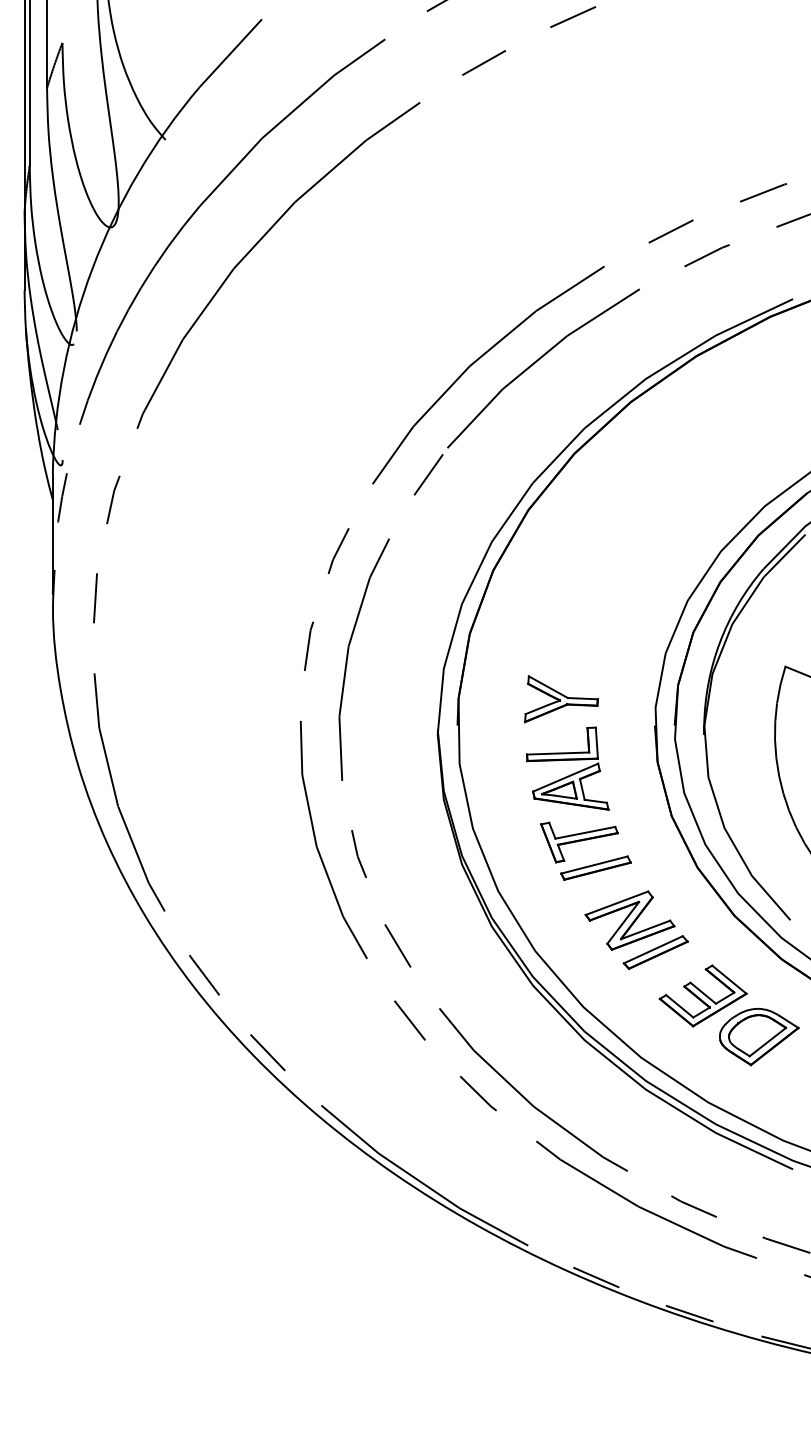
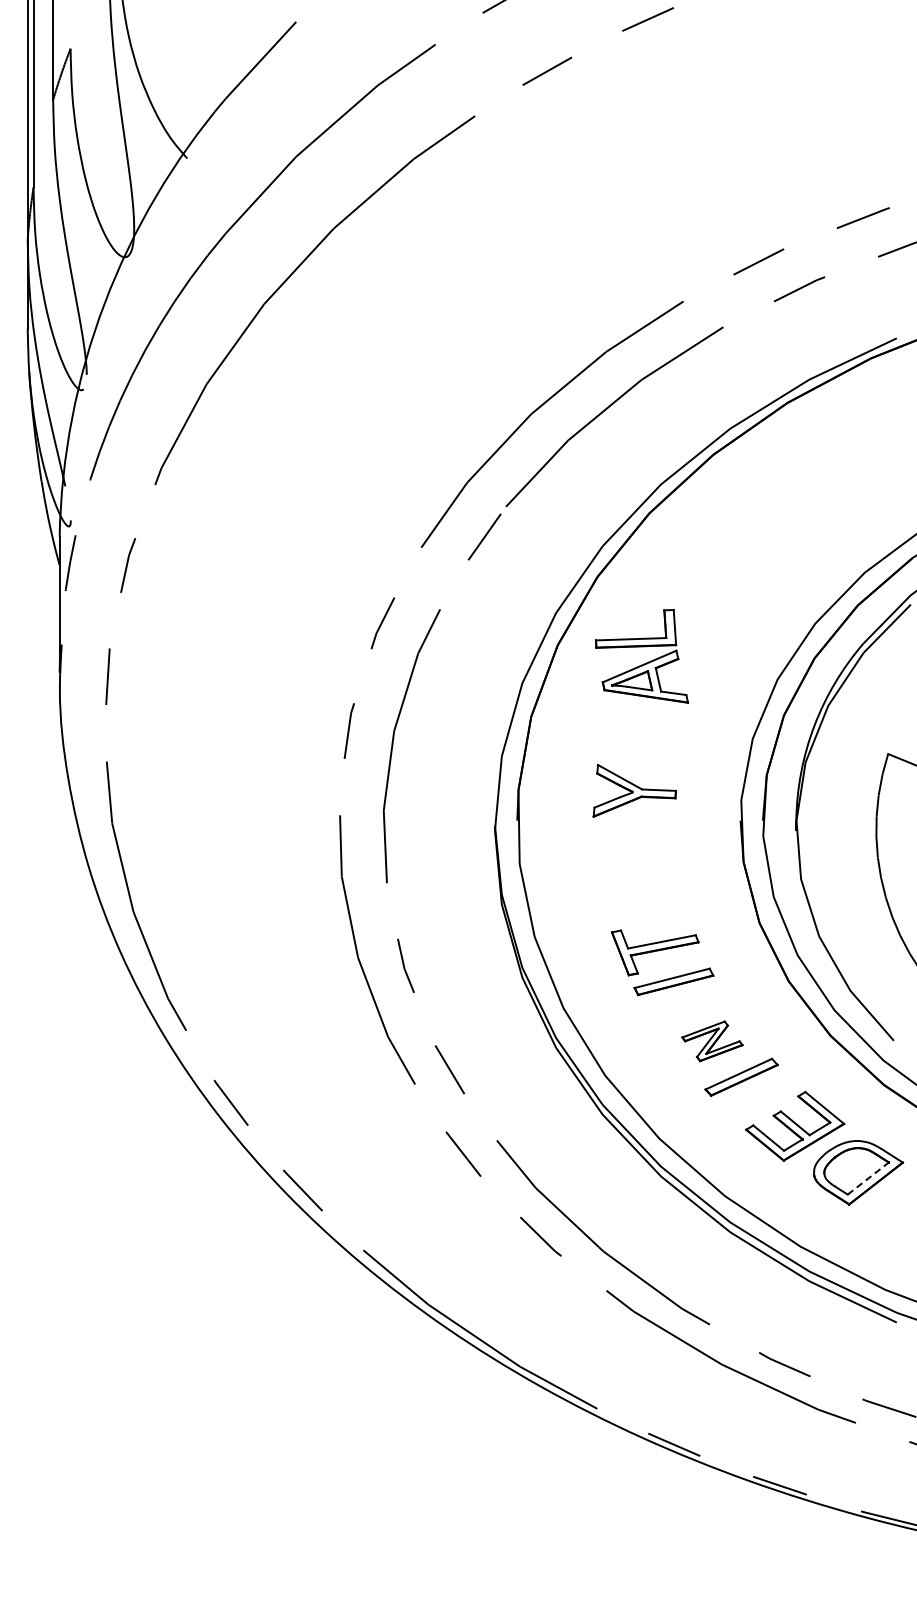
part: (569, 774) -> (643, 663), moved
part: (630, 920) -> (712, 1041), size x0.6
line: (768, 1042) -> (868, 1178), solid -> dashed

